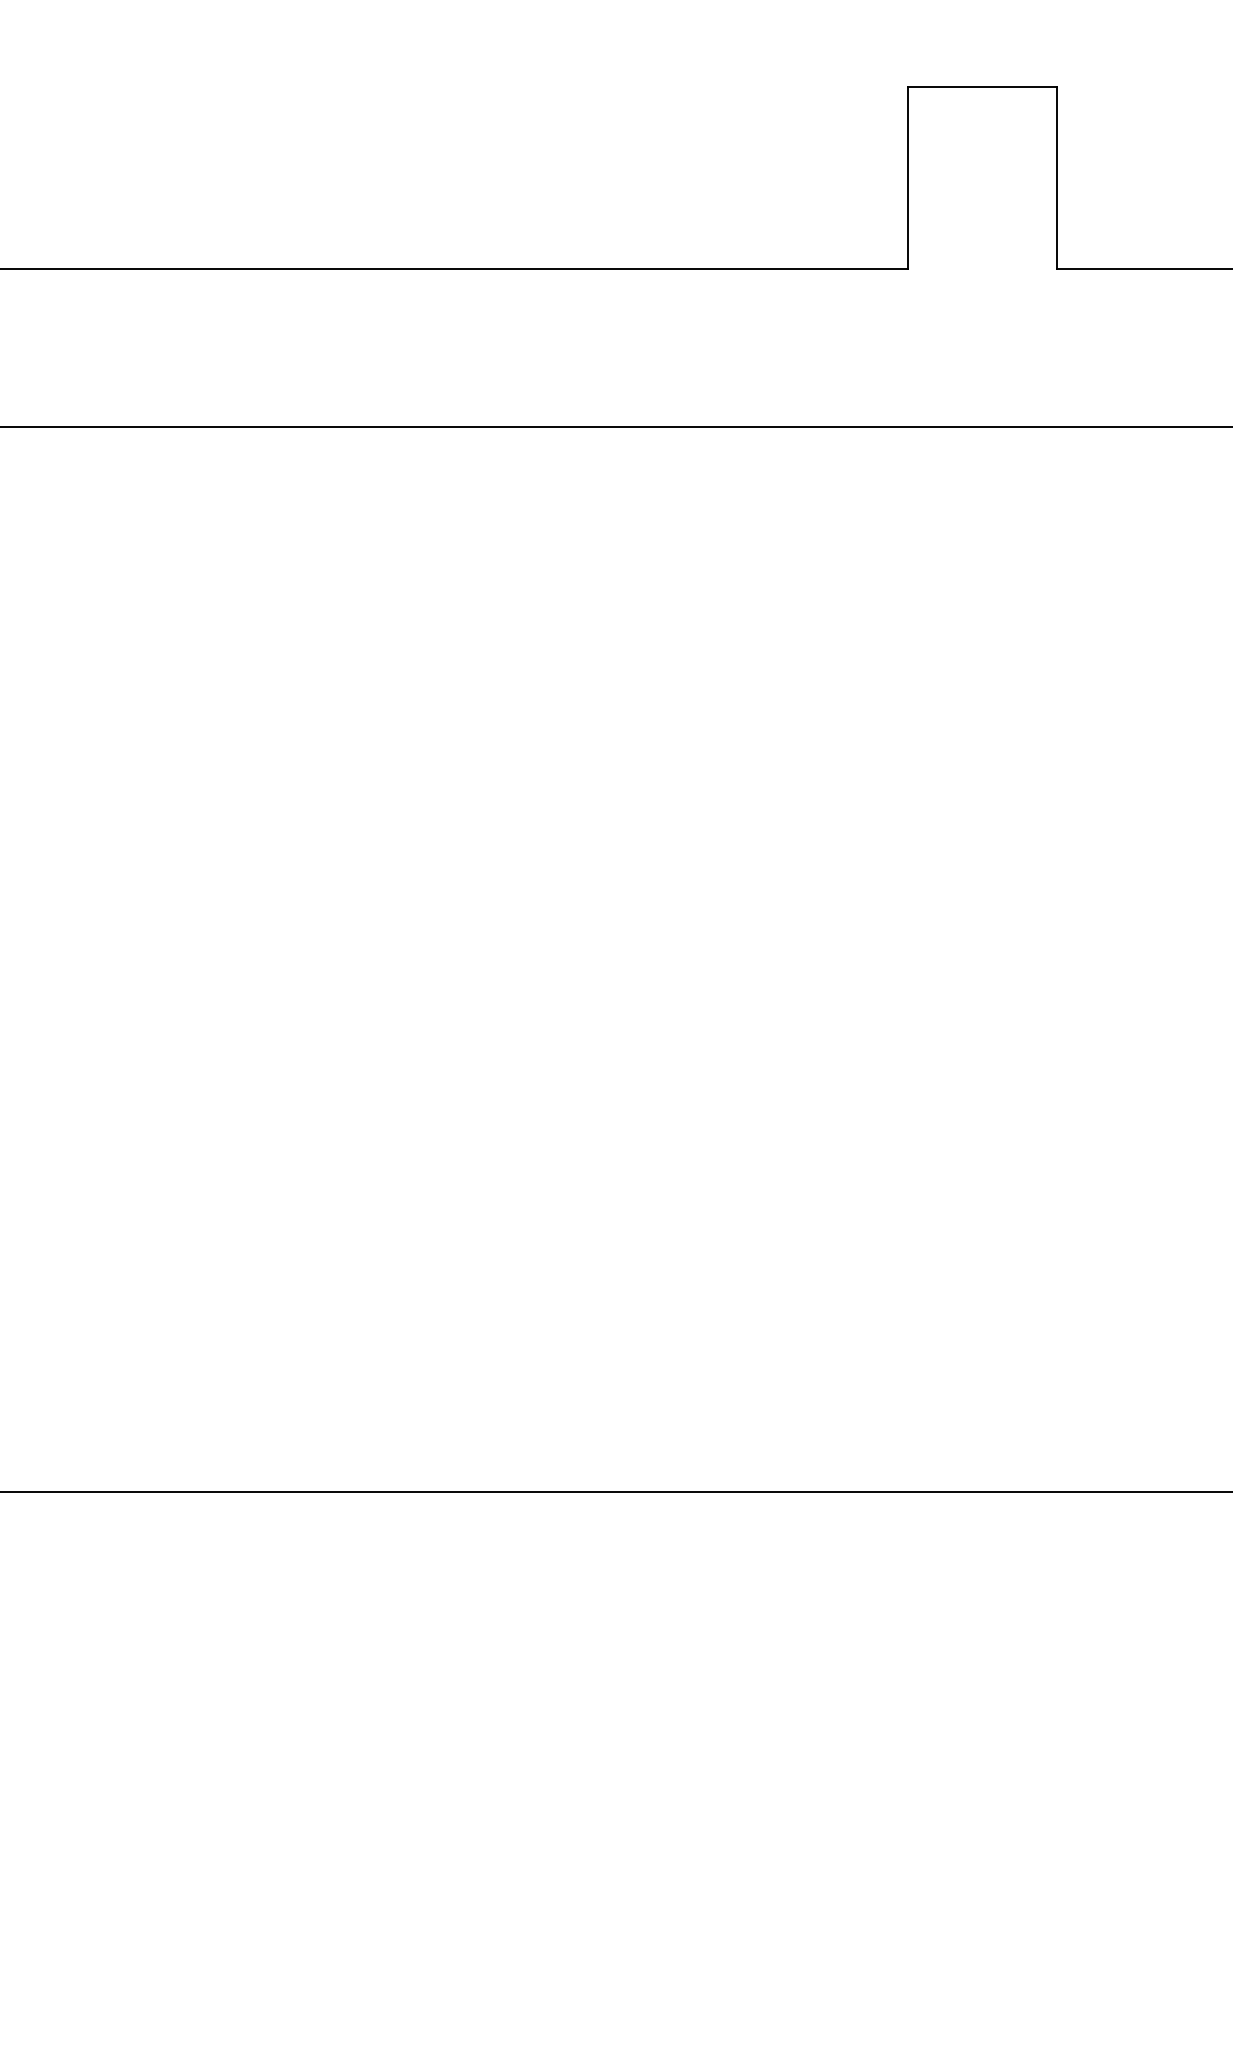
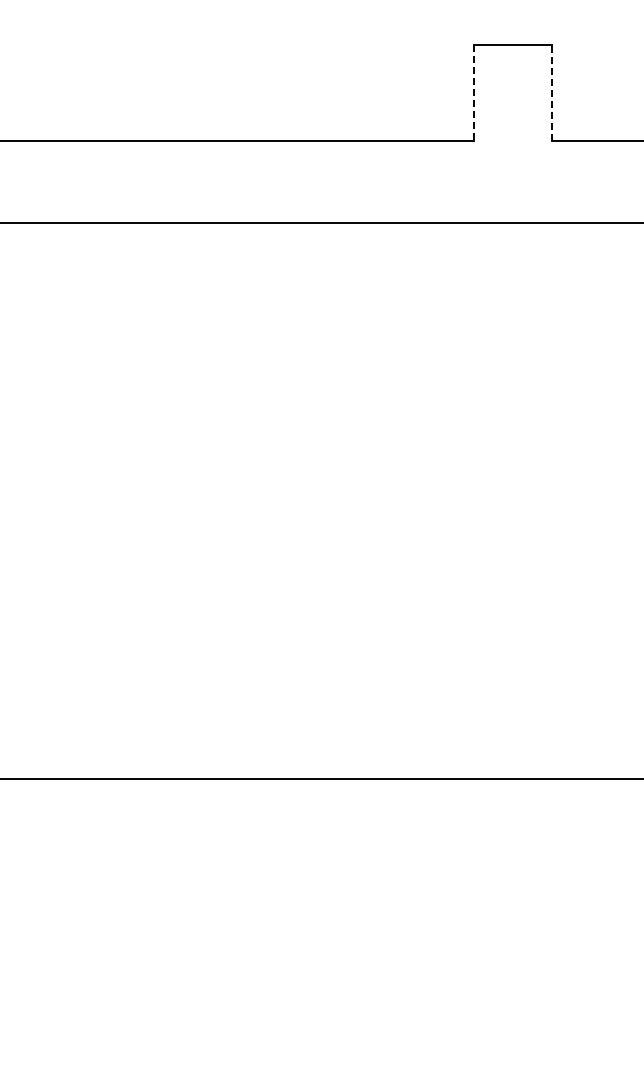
line: (908, 177) -> (474, 92), solid -> dashed
line: (1057, 177) -> (552, 92), solid -> dashed

